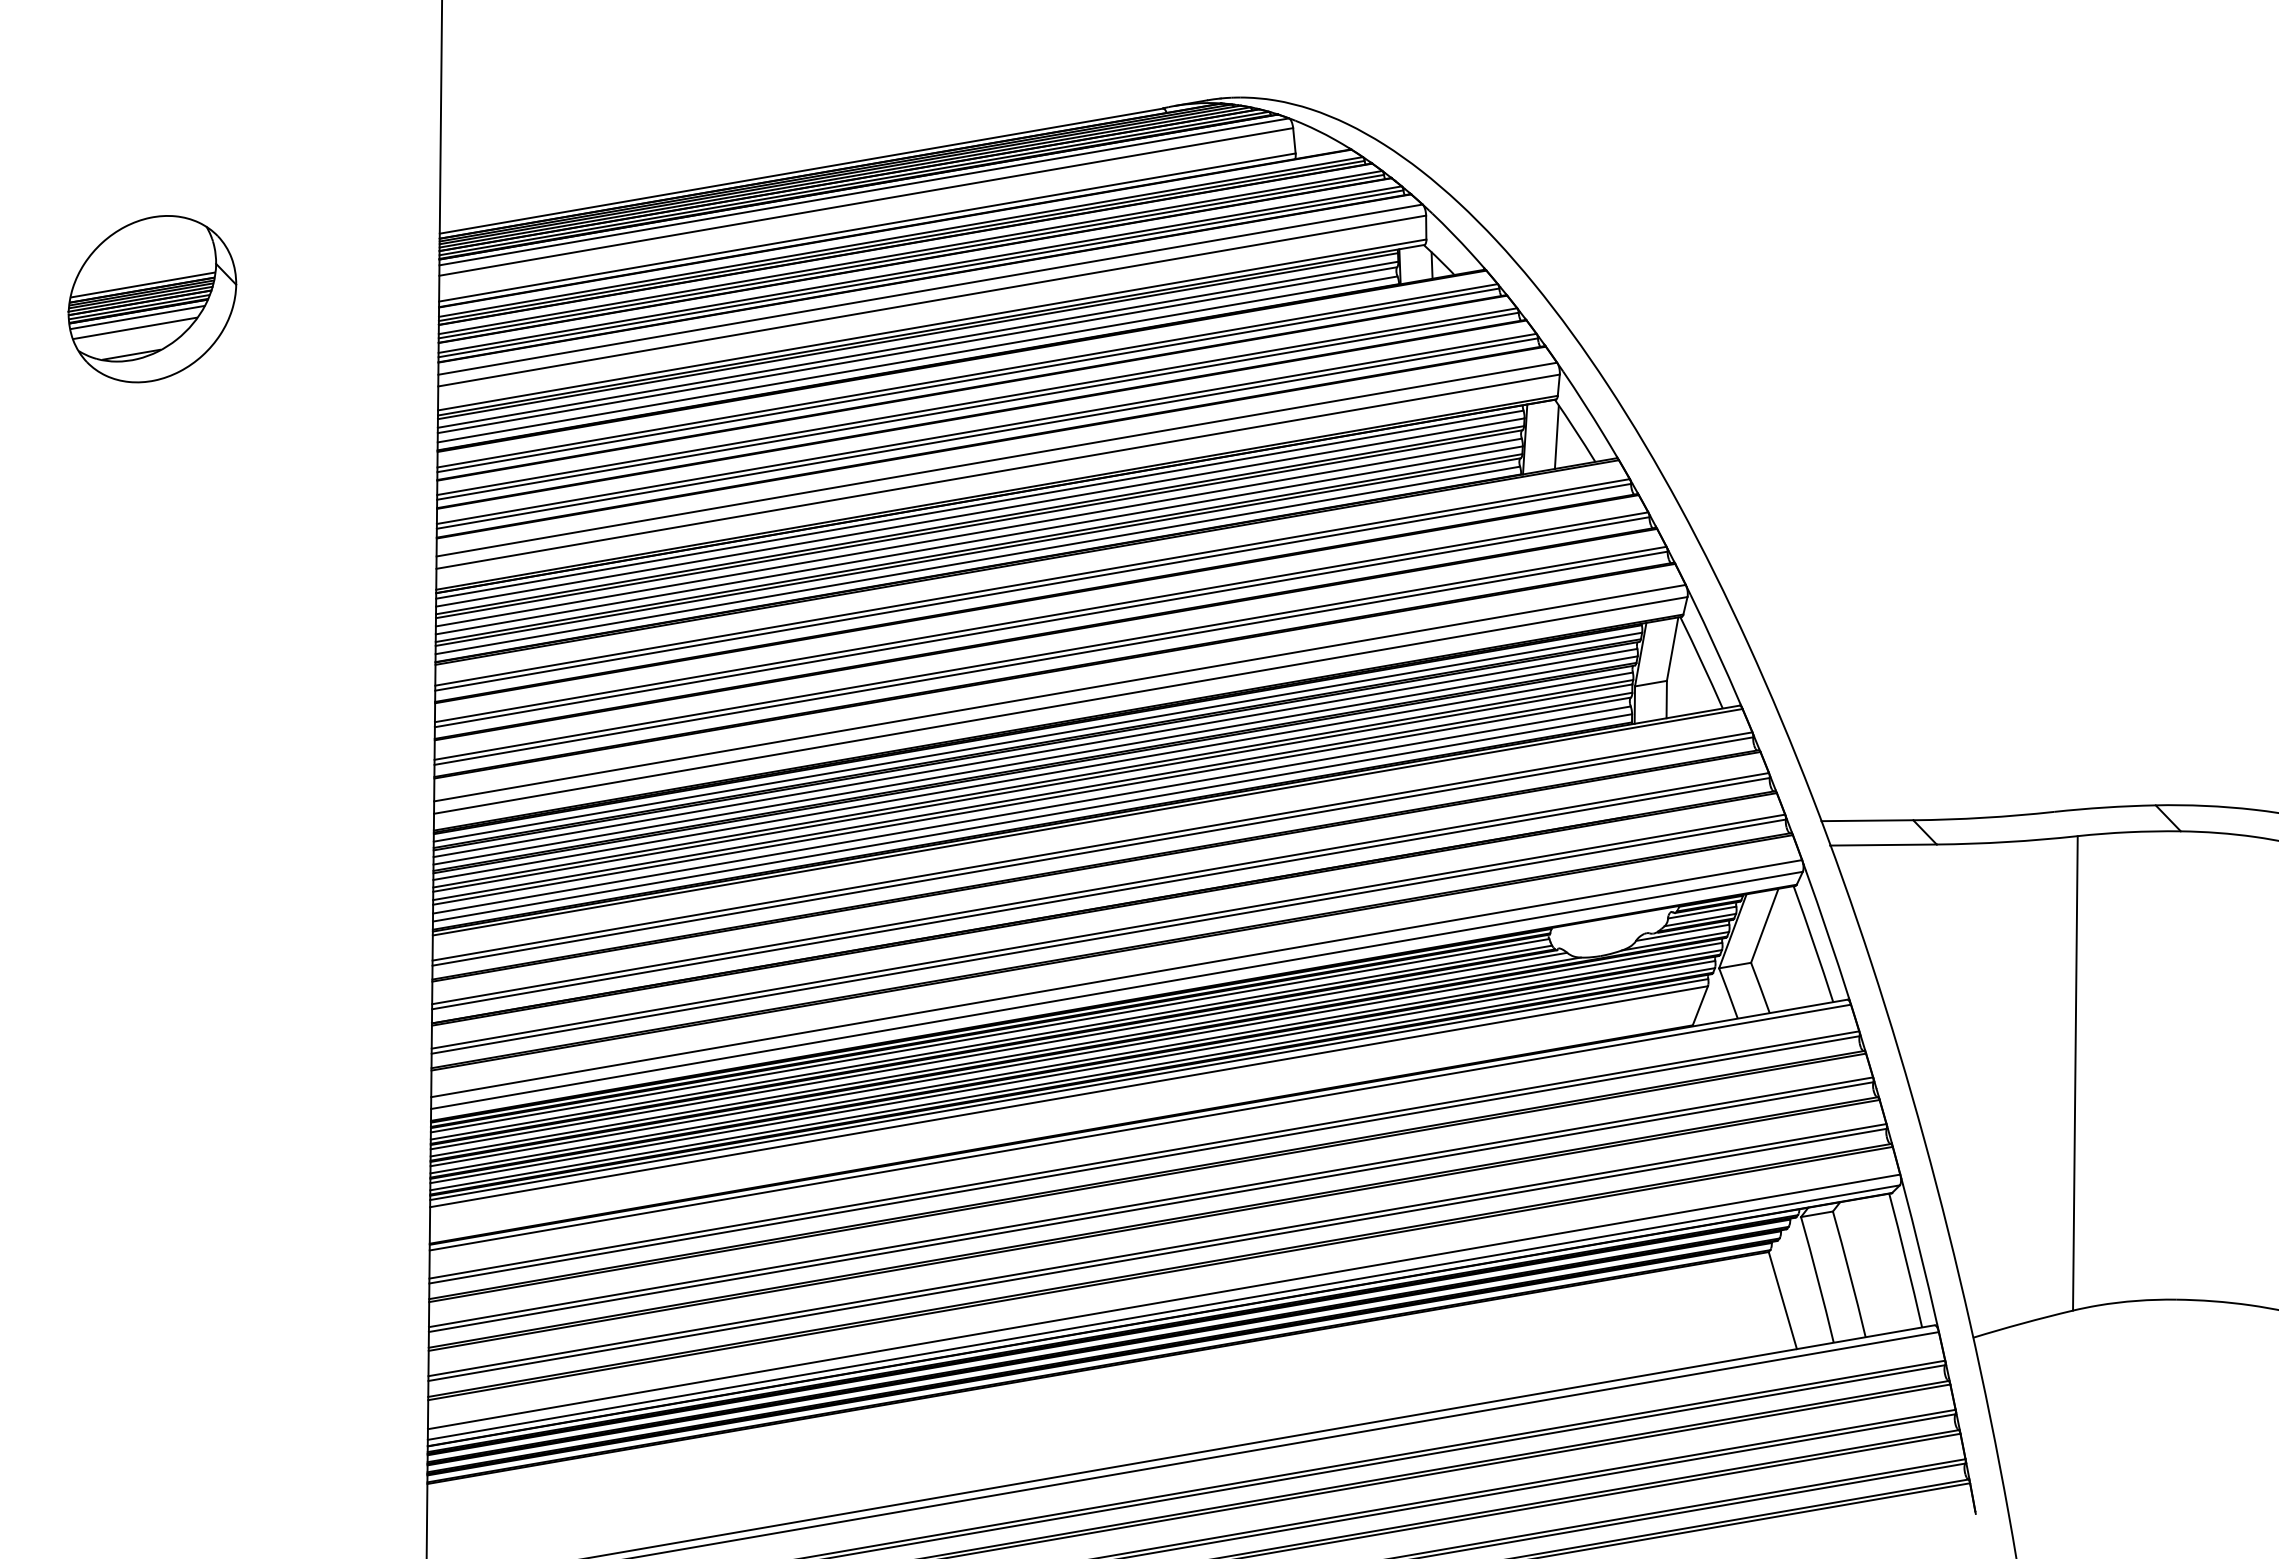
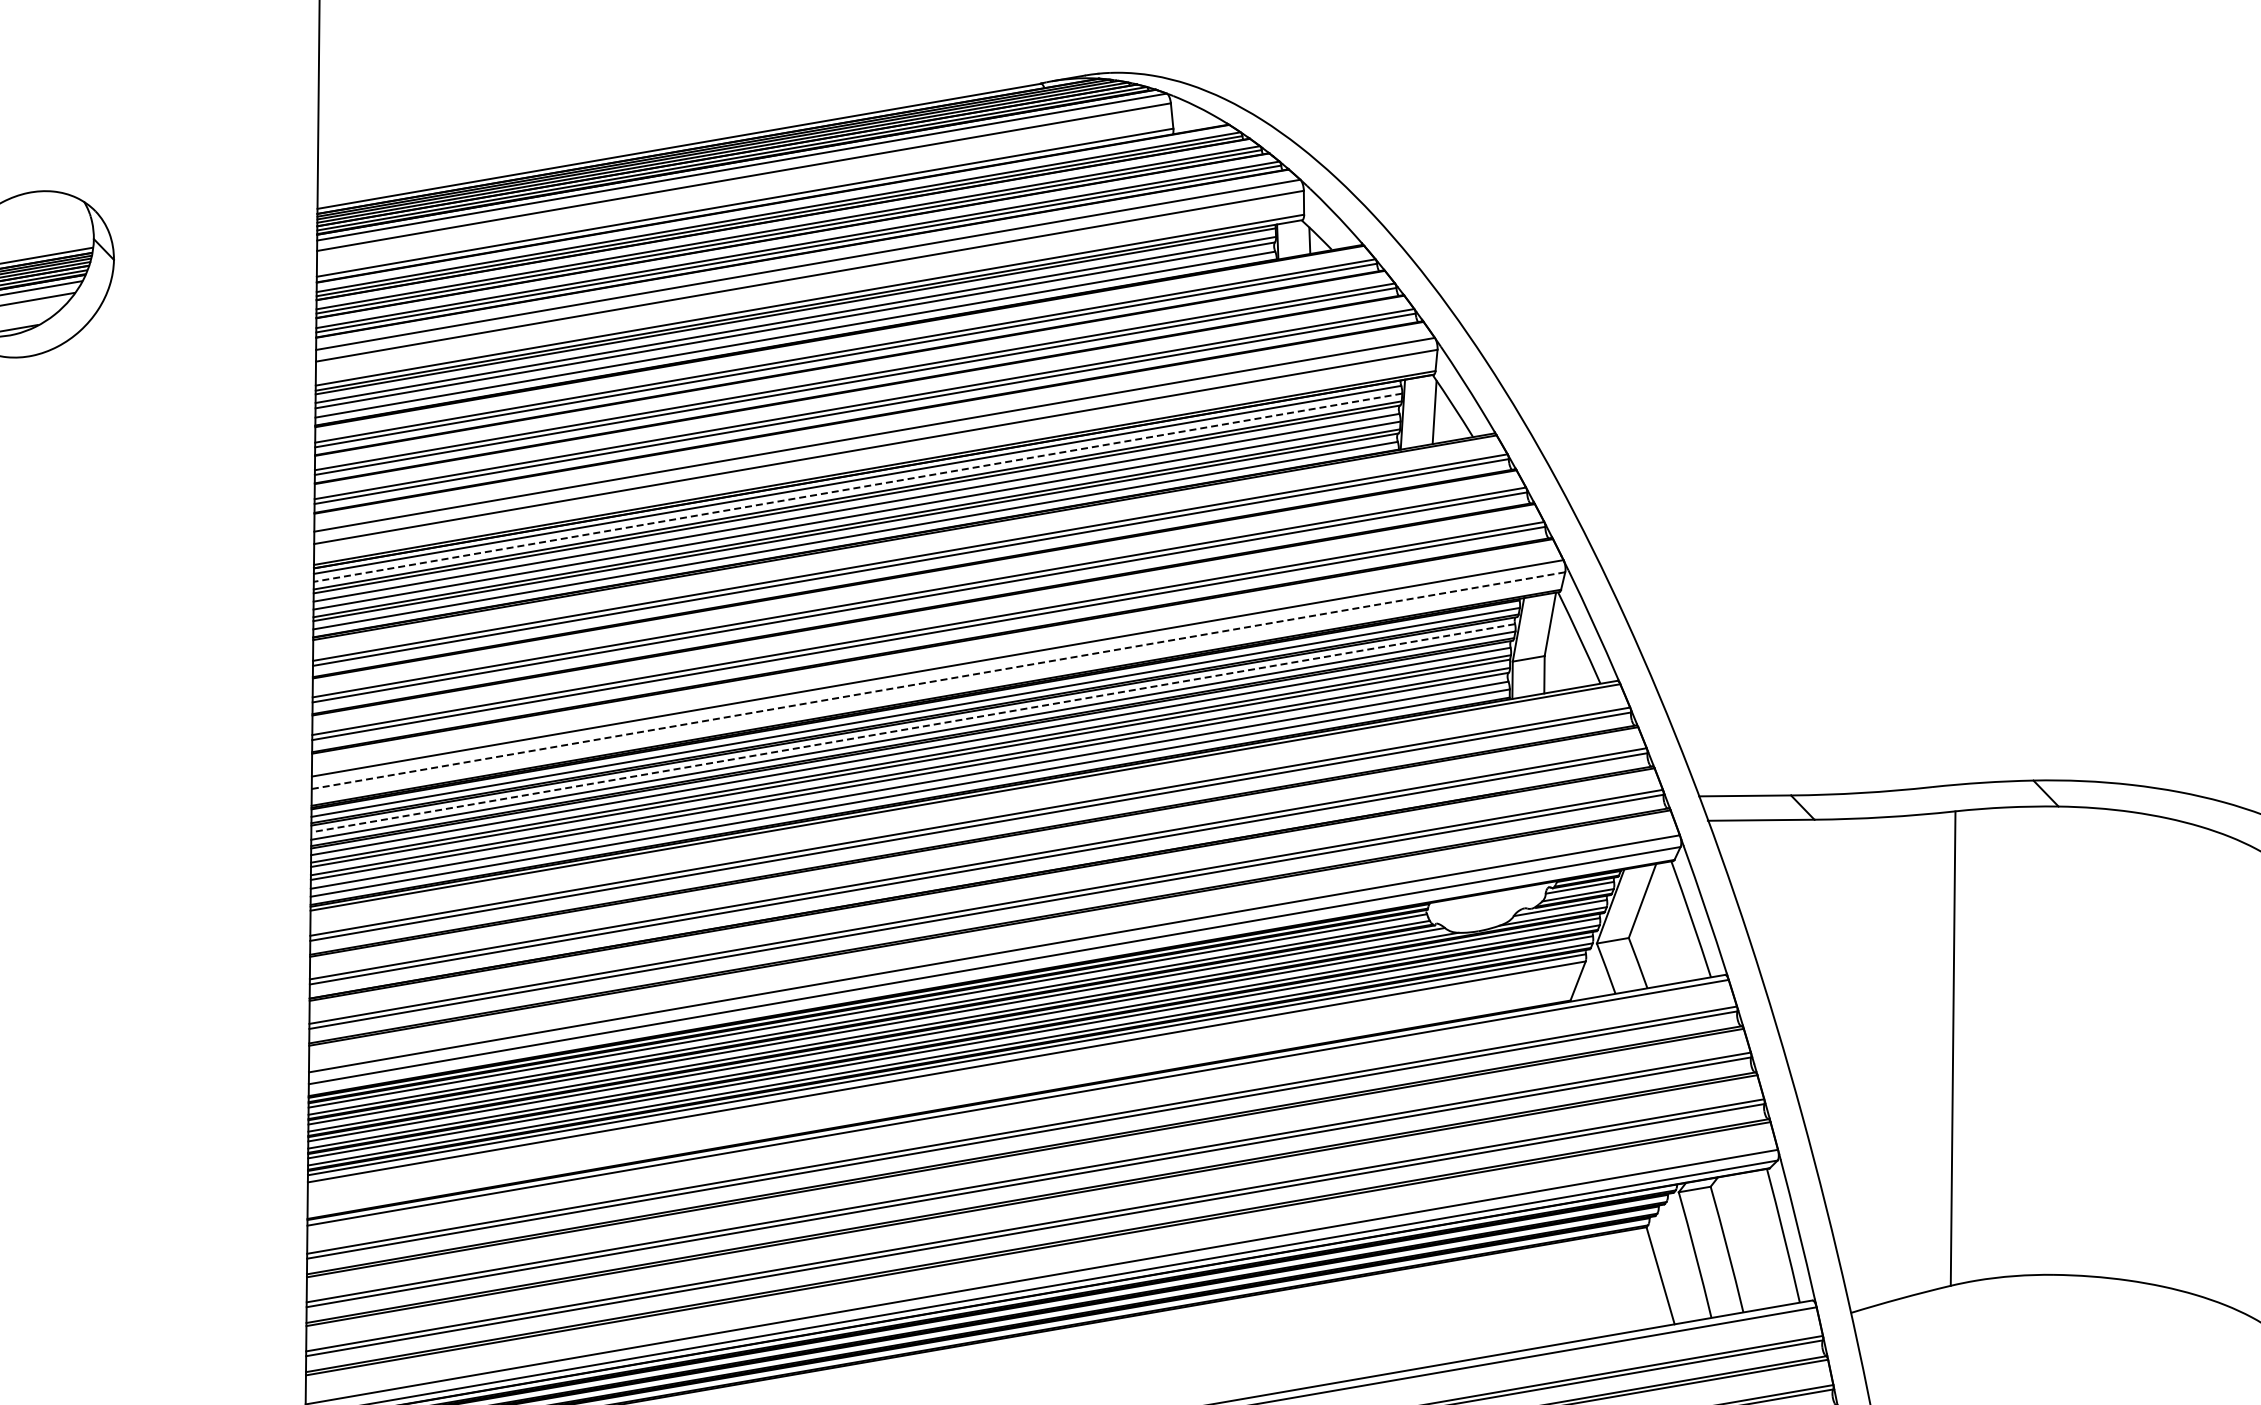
line: (979, 512) -> (857, 487), solid -> dashed
line: (1060, 705) -> (938, 680), solid -> dashed
line: (1035, 753) -> (913, 728), solid -> dashed

